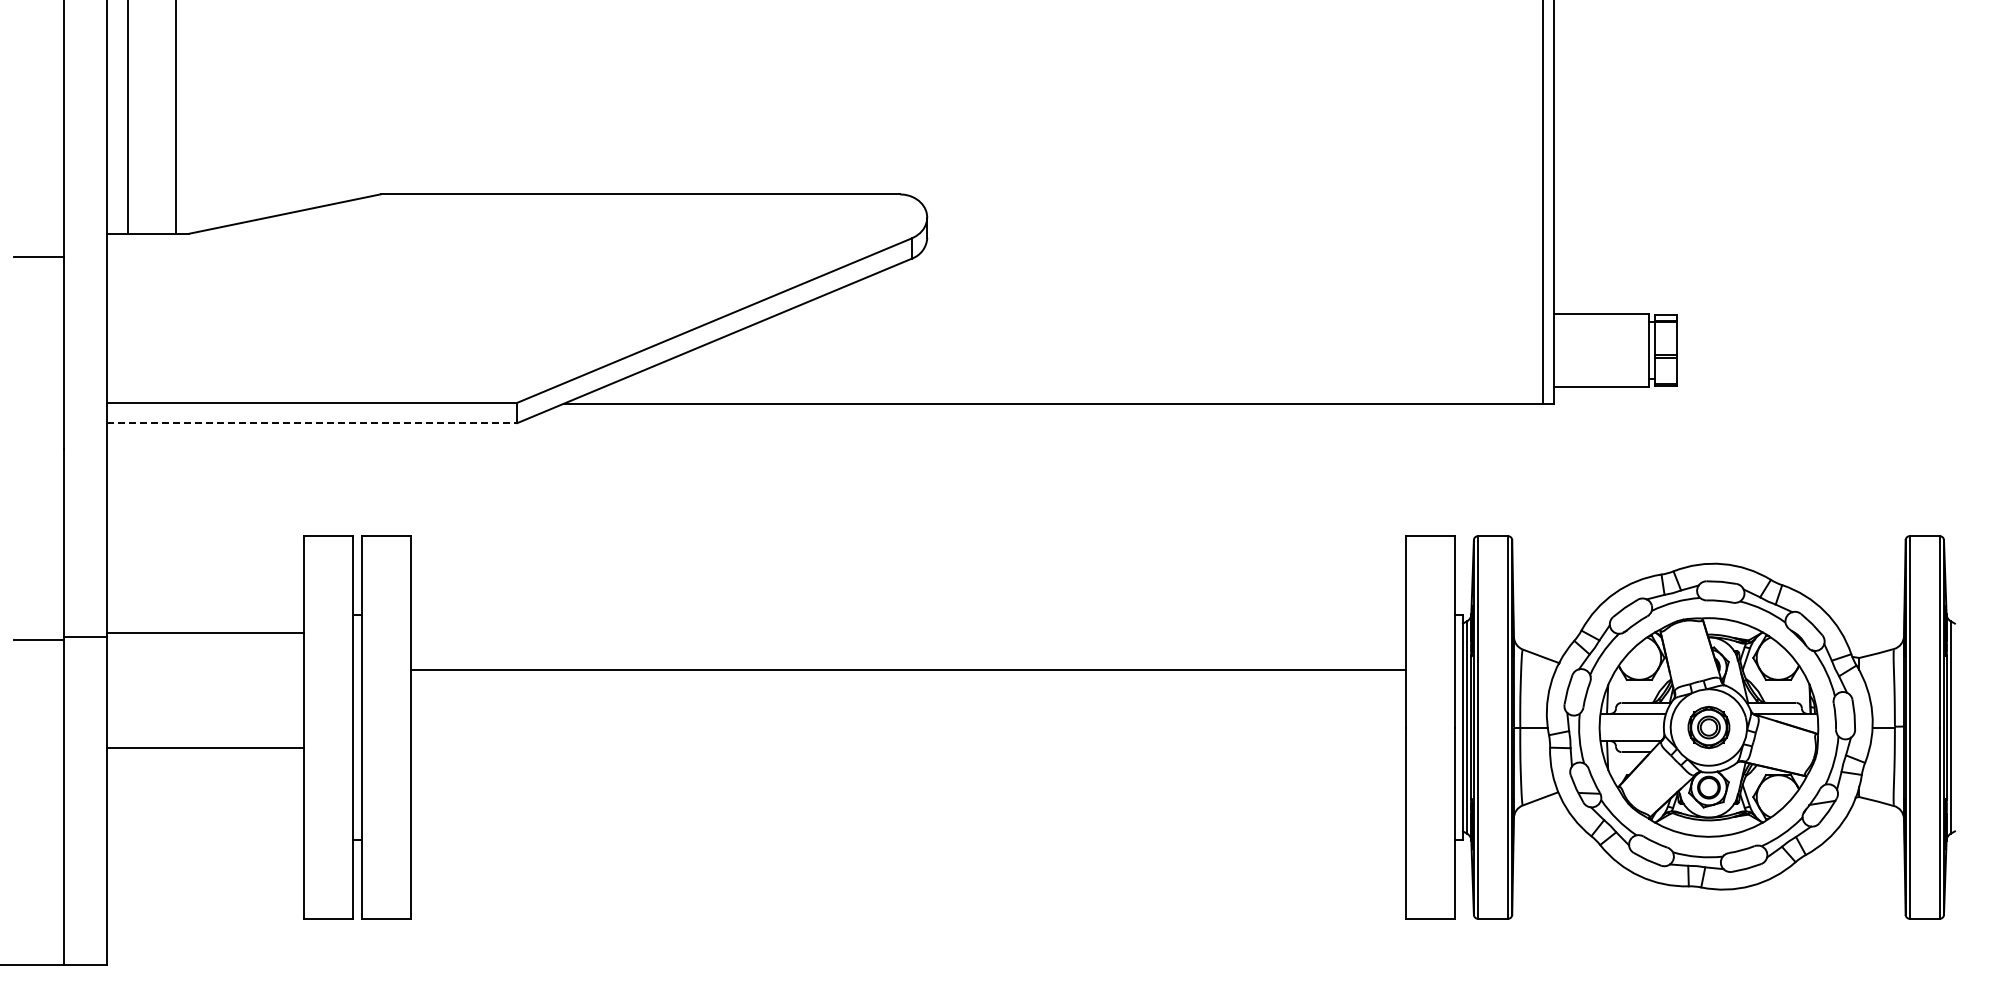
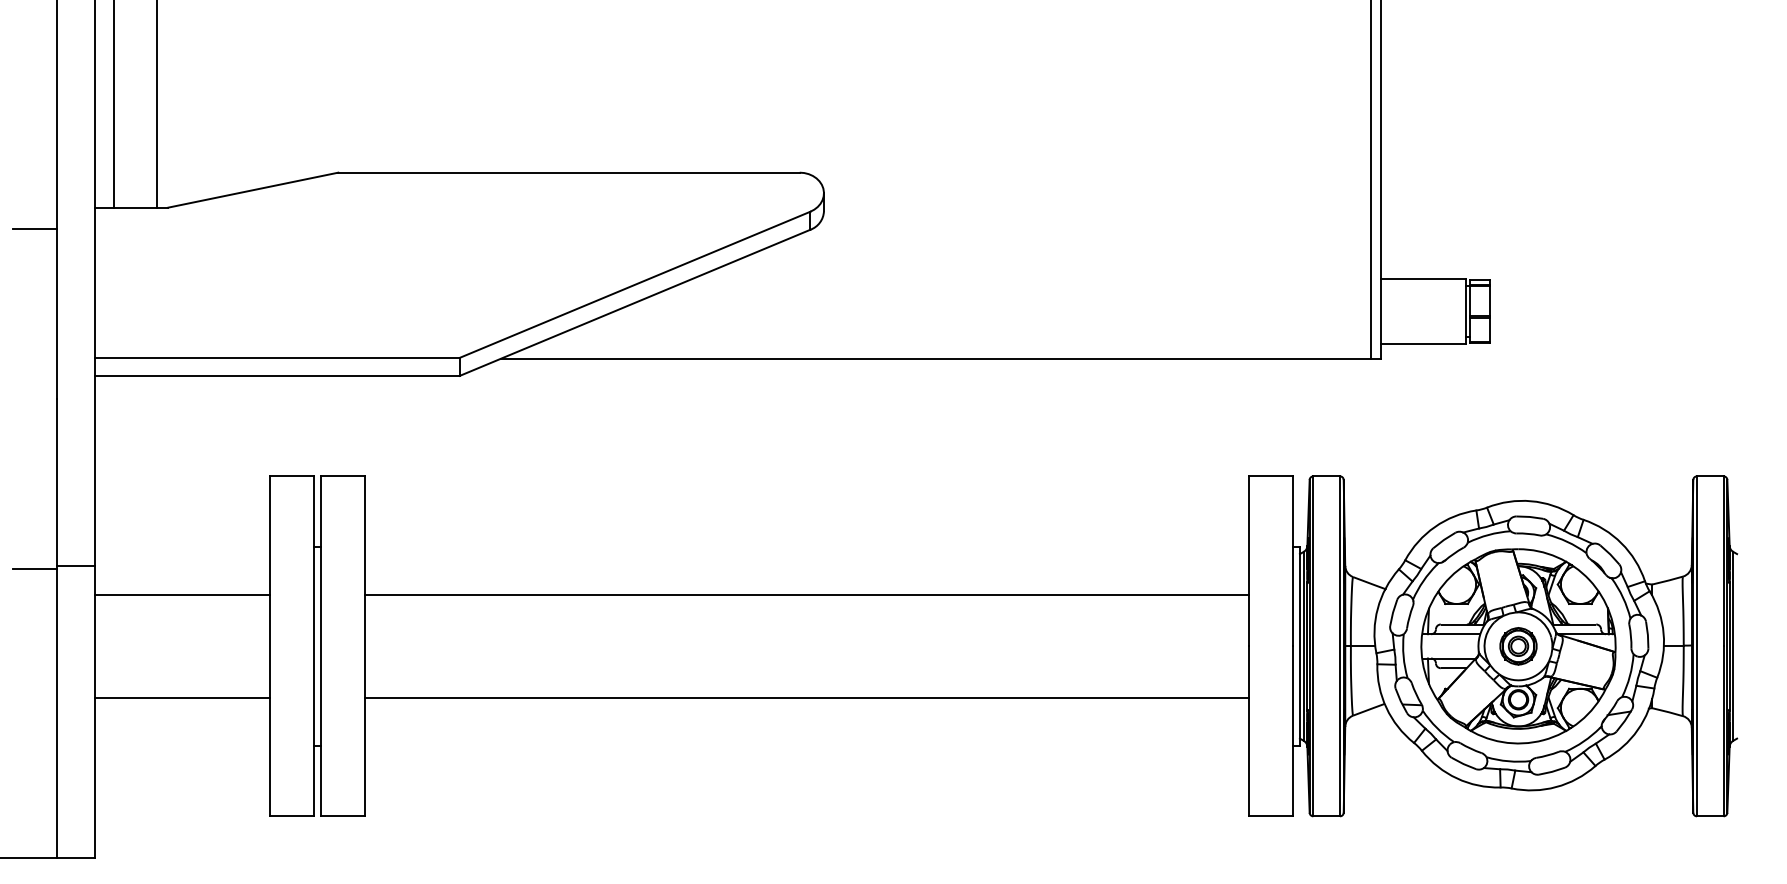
line: (312, 423) -> (277, 376), dashed -> solid
line: (205, 632) -> (182, 594), moved
line: (205, 748) -> (182, 697), moved
line: (907, 785) -> (806, 697), added

